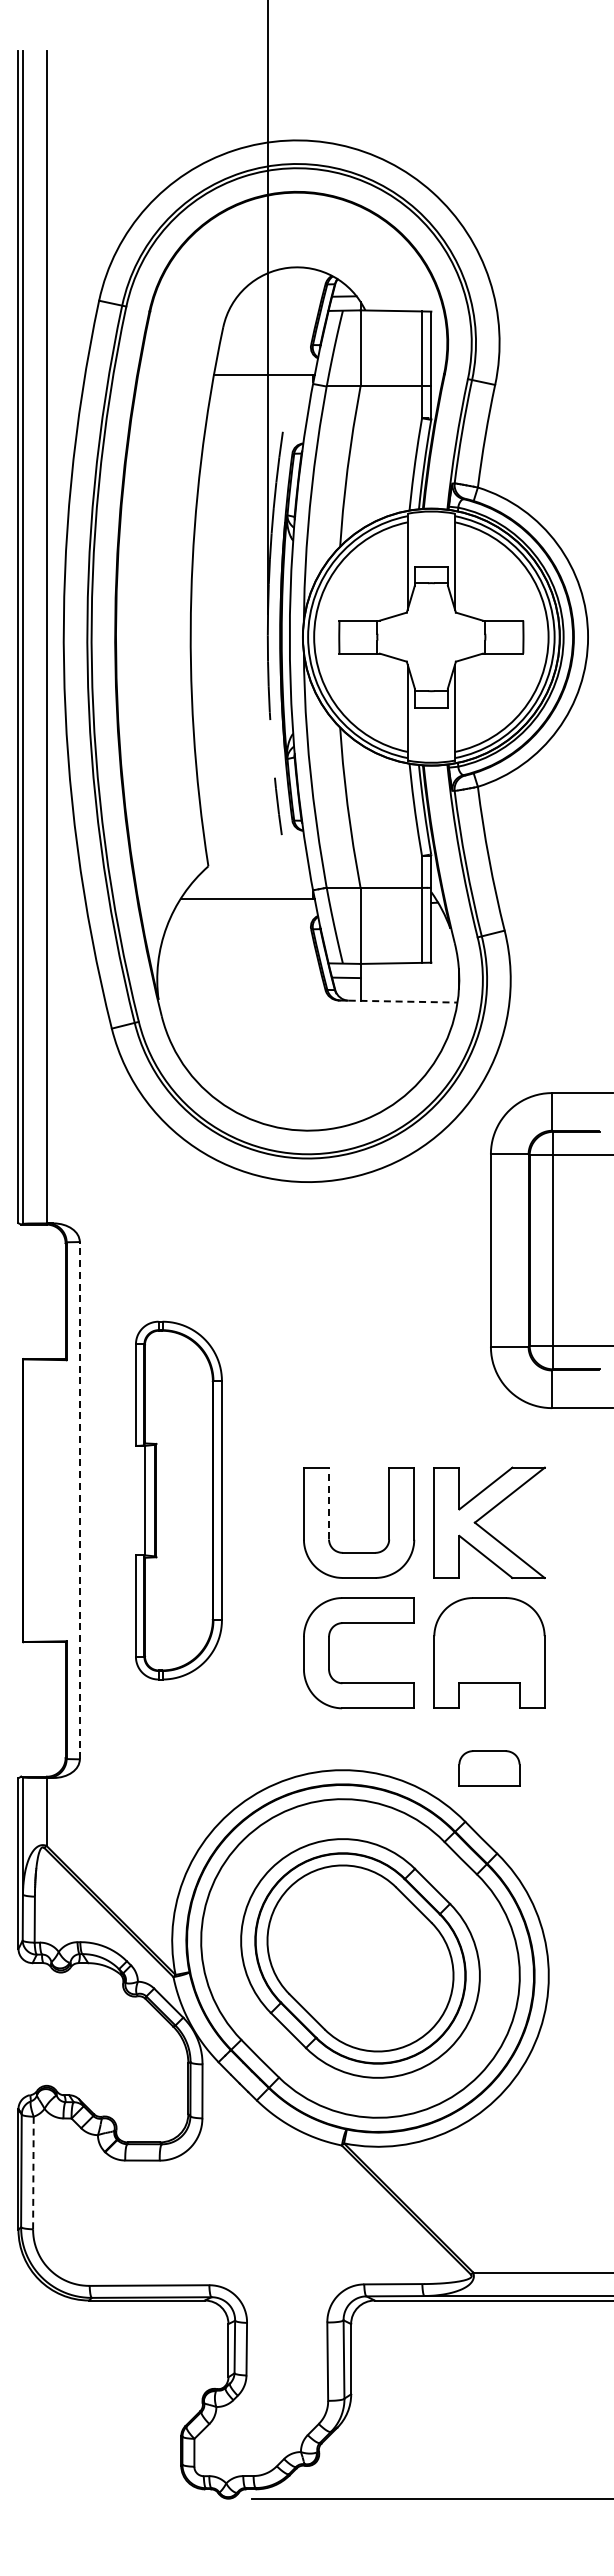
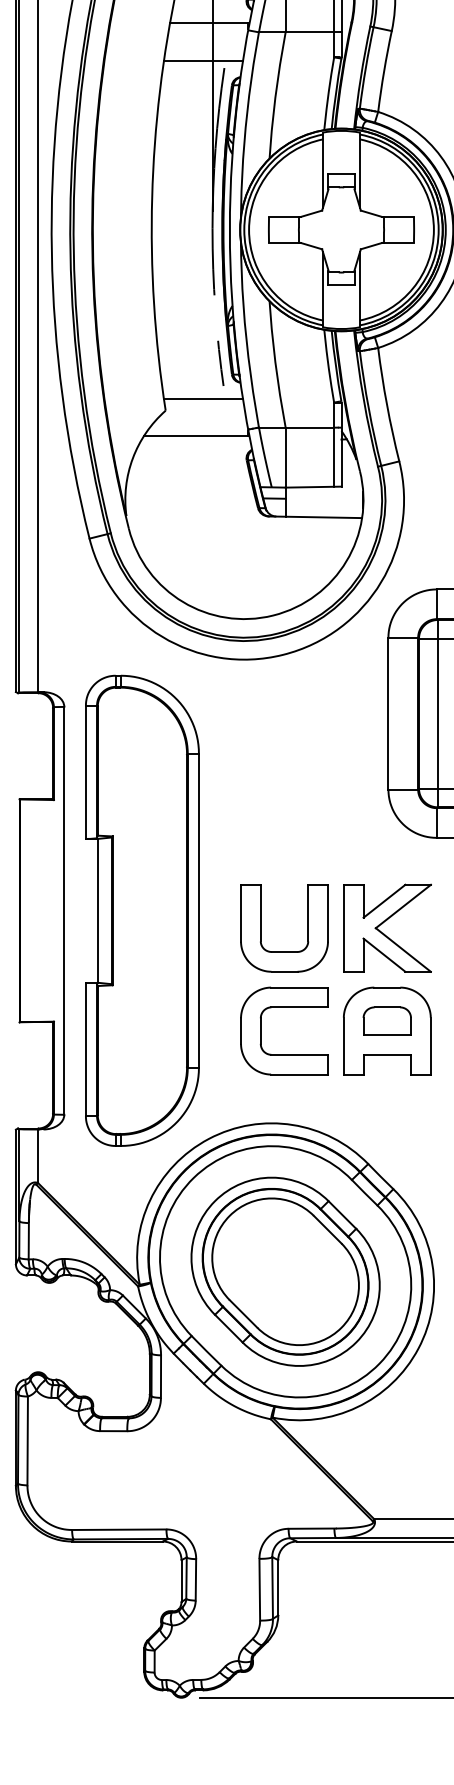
line: (256, 422) -> (203, 60), added
line: (256, 851) -> (203, 398), added
line: (403, 1001) -> (319, 517), dashed -> solid
line: (79, 1500) -> (64, 910), dashed -> solid
part: (178, 1500) -> (142, 910), size x1.67
line: (329, 1503) -> (261, 913), dashed -> solid
part: (489, 1768) -> (387, 1021), moved
line: (33, 2172) -> (27, 1440), dashed -> solid

